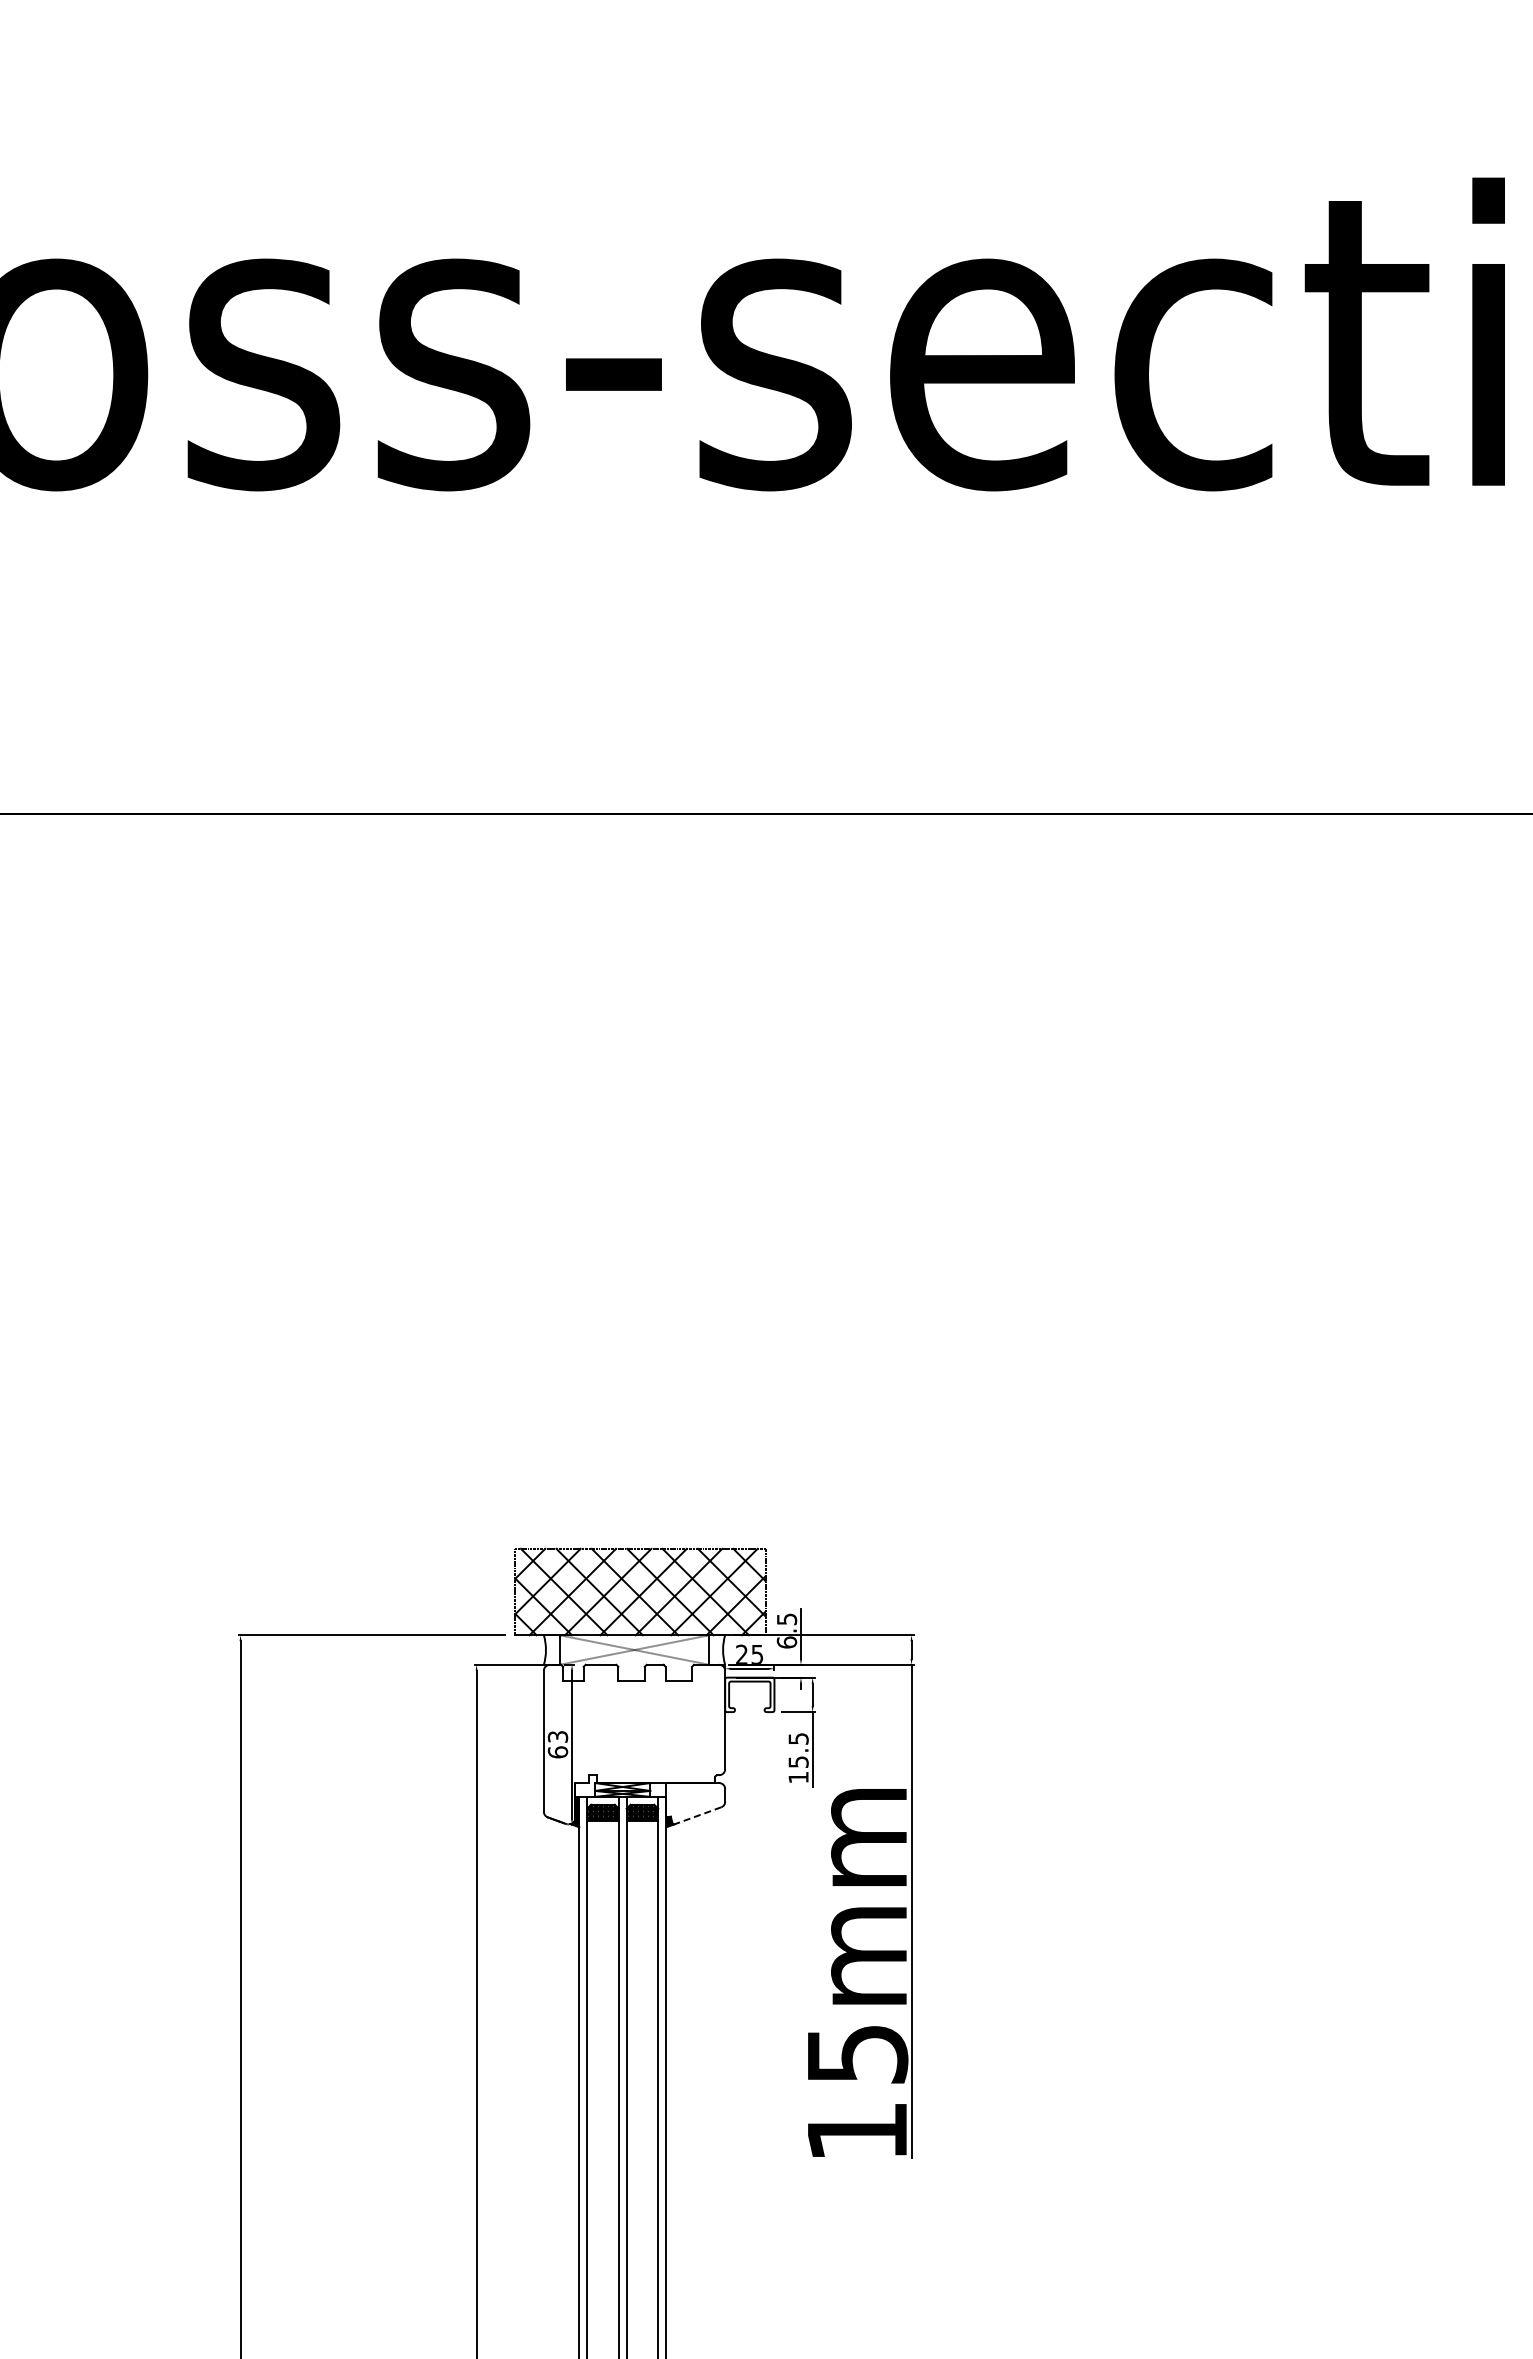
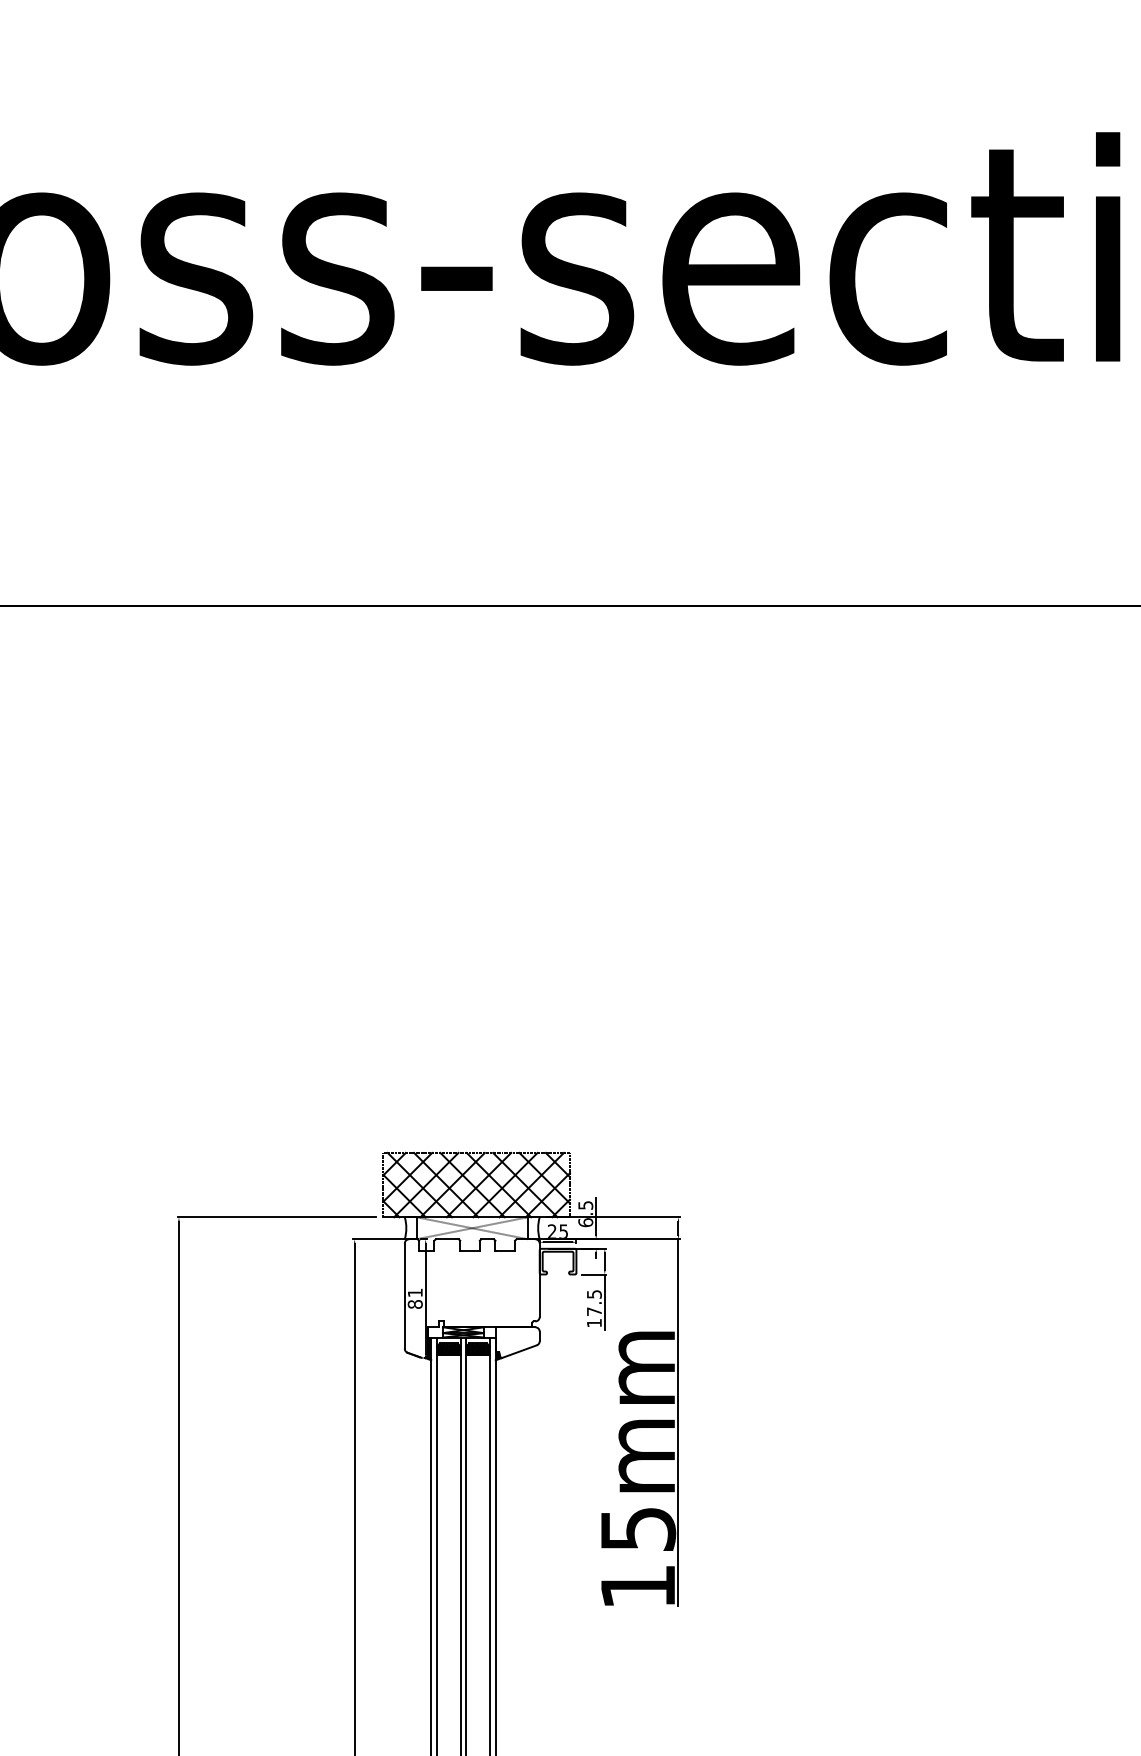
text: (557, 1744) -> (414, 1298), 63 -> 81
text: (798, 1761) -> (594, 1311), 15.5 -> 17.5
line: (697, 1815) -> (519, 1351), dashed -> solid

